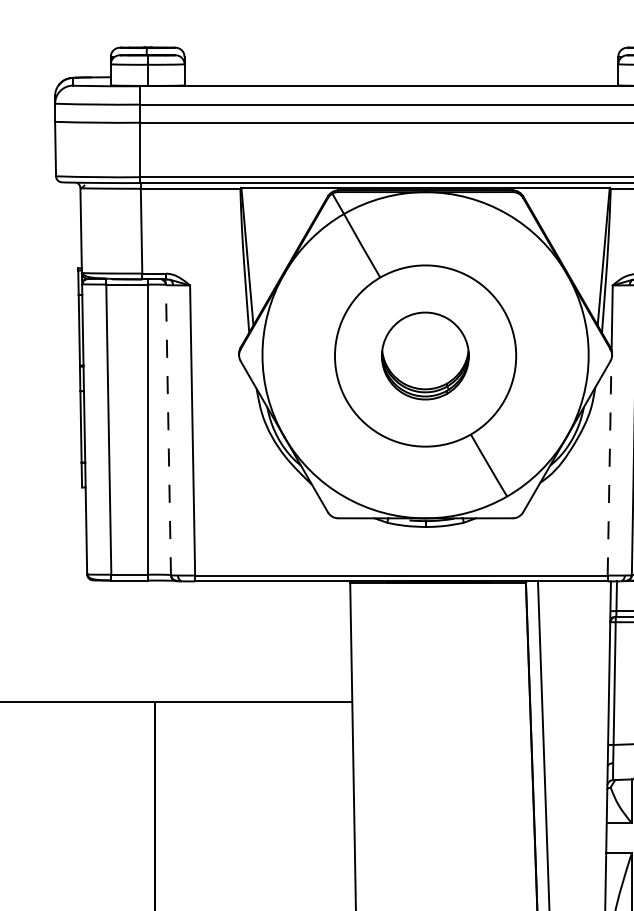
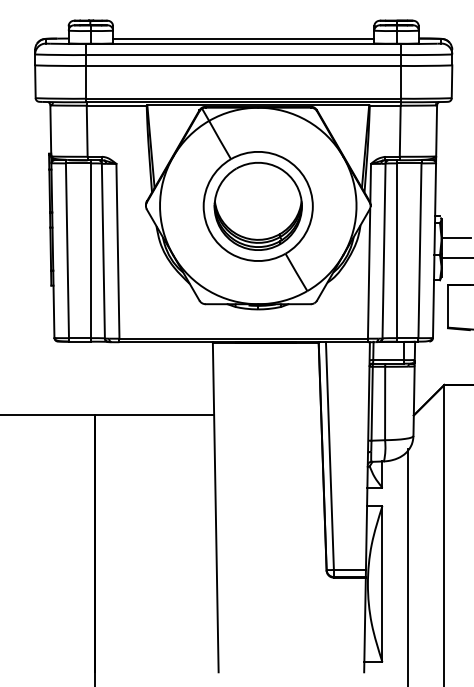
line: (401, 77) -> (243, 38), added
part: (424, 356) -> (257, 206), size x1.67
line: (168, 429) -> (103, 250), dashed -> solid
line: (610, 467) -> (369, 273), dashed -> solid

